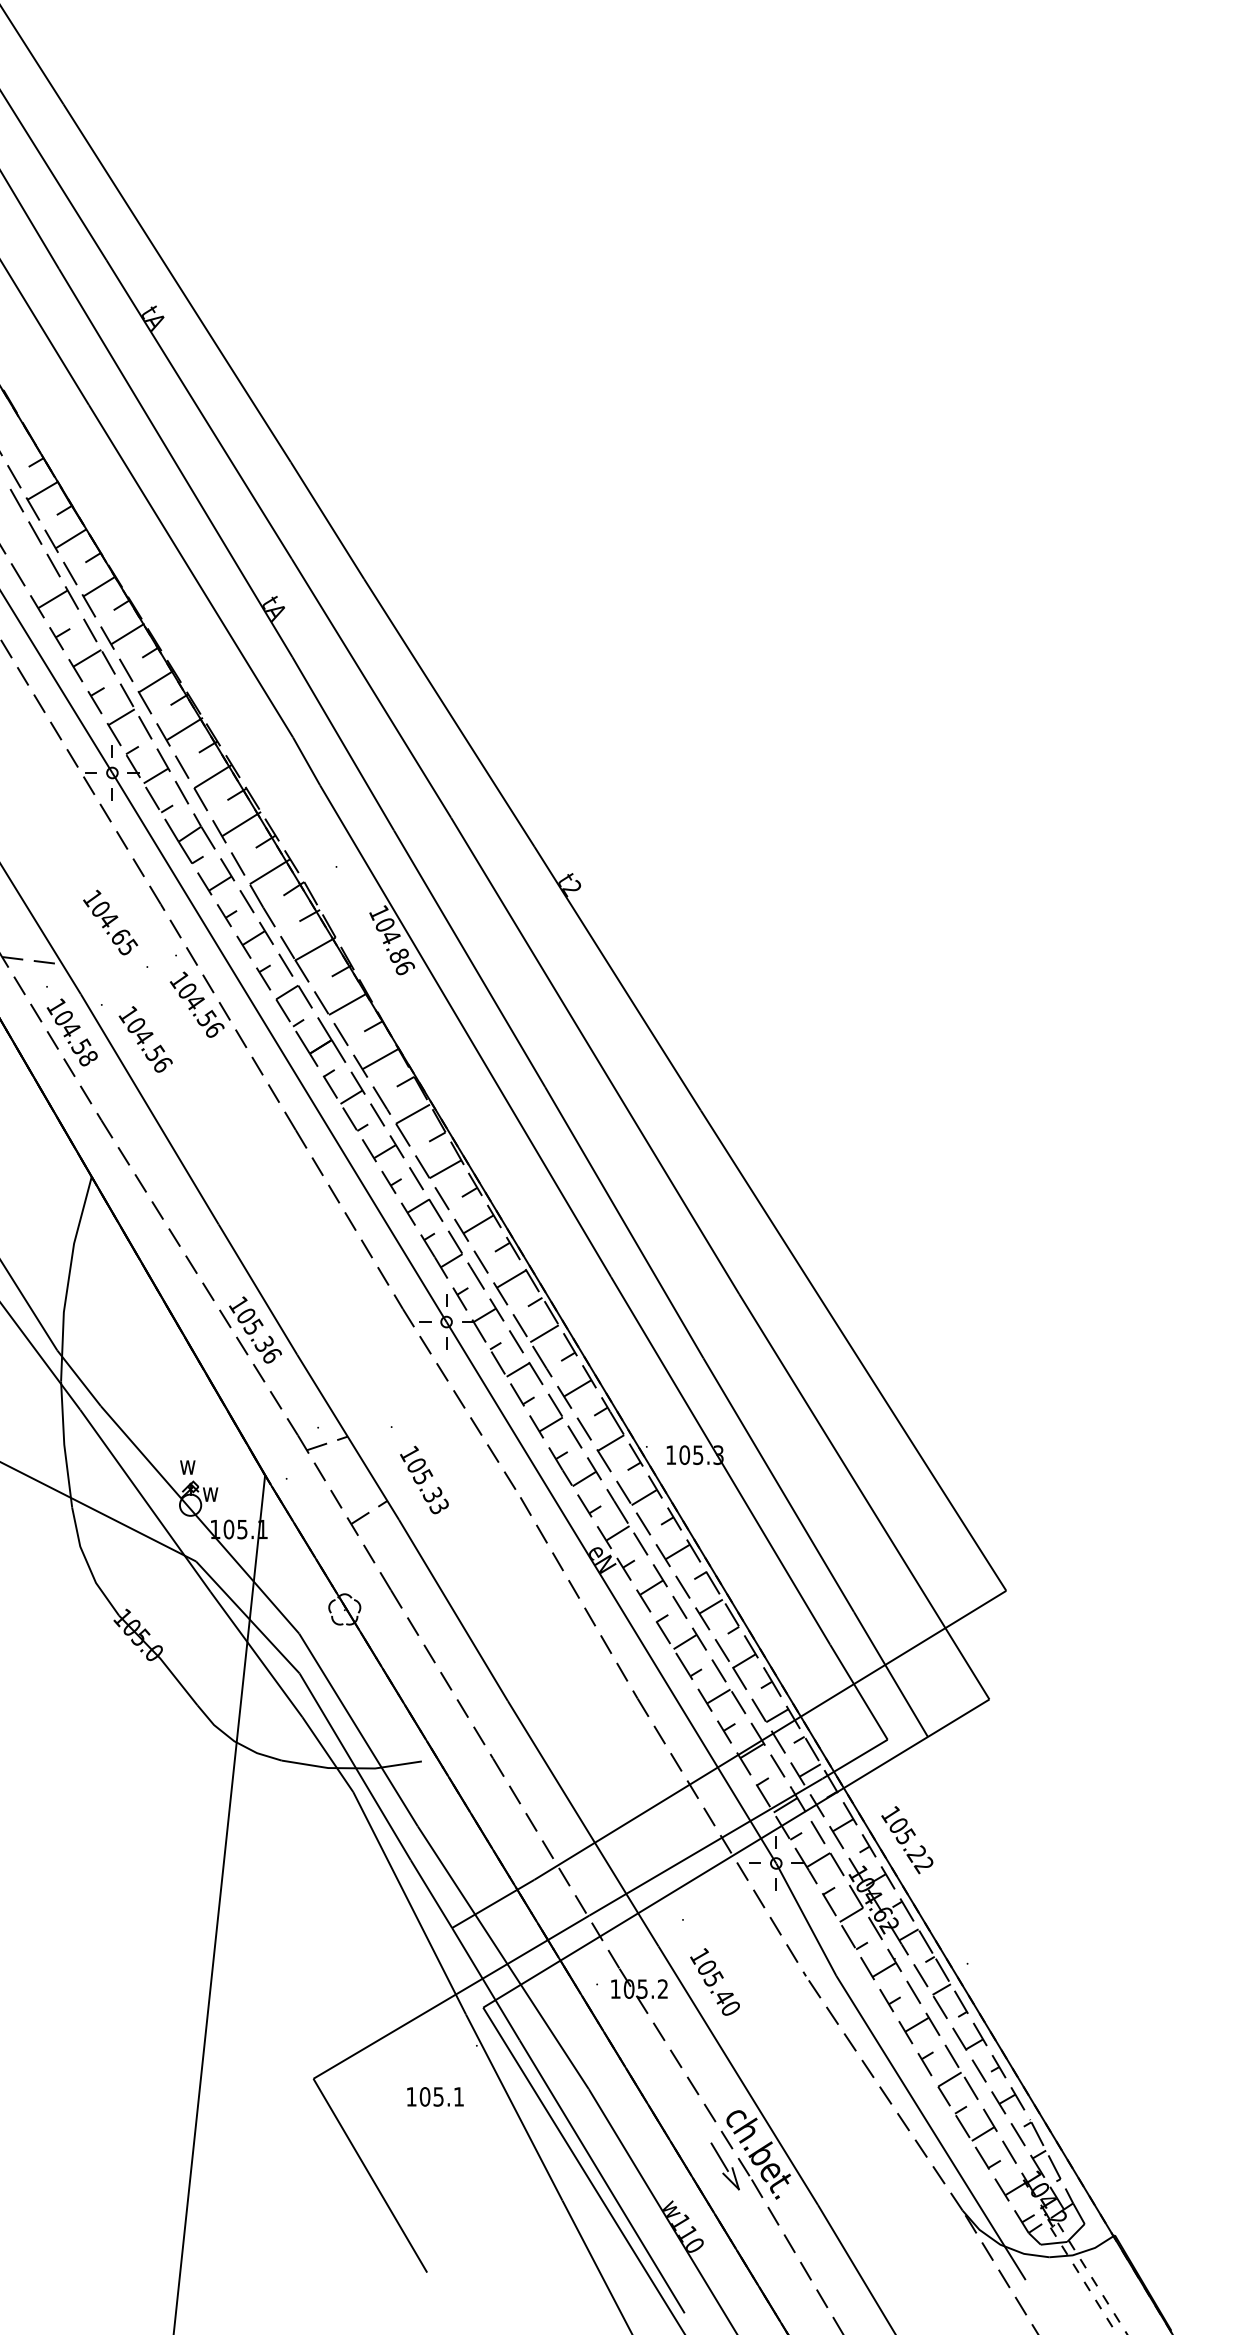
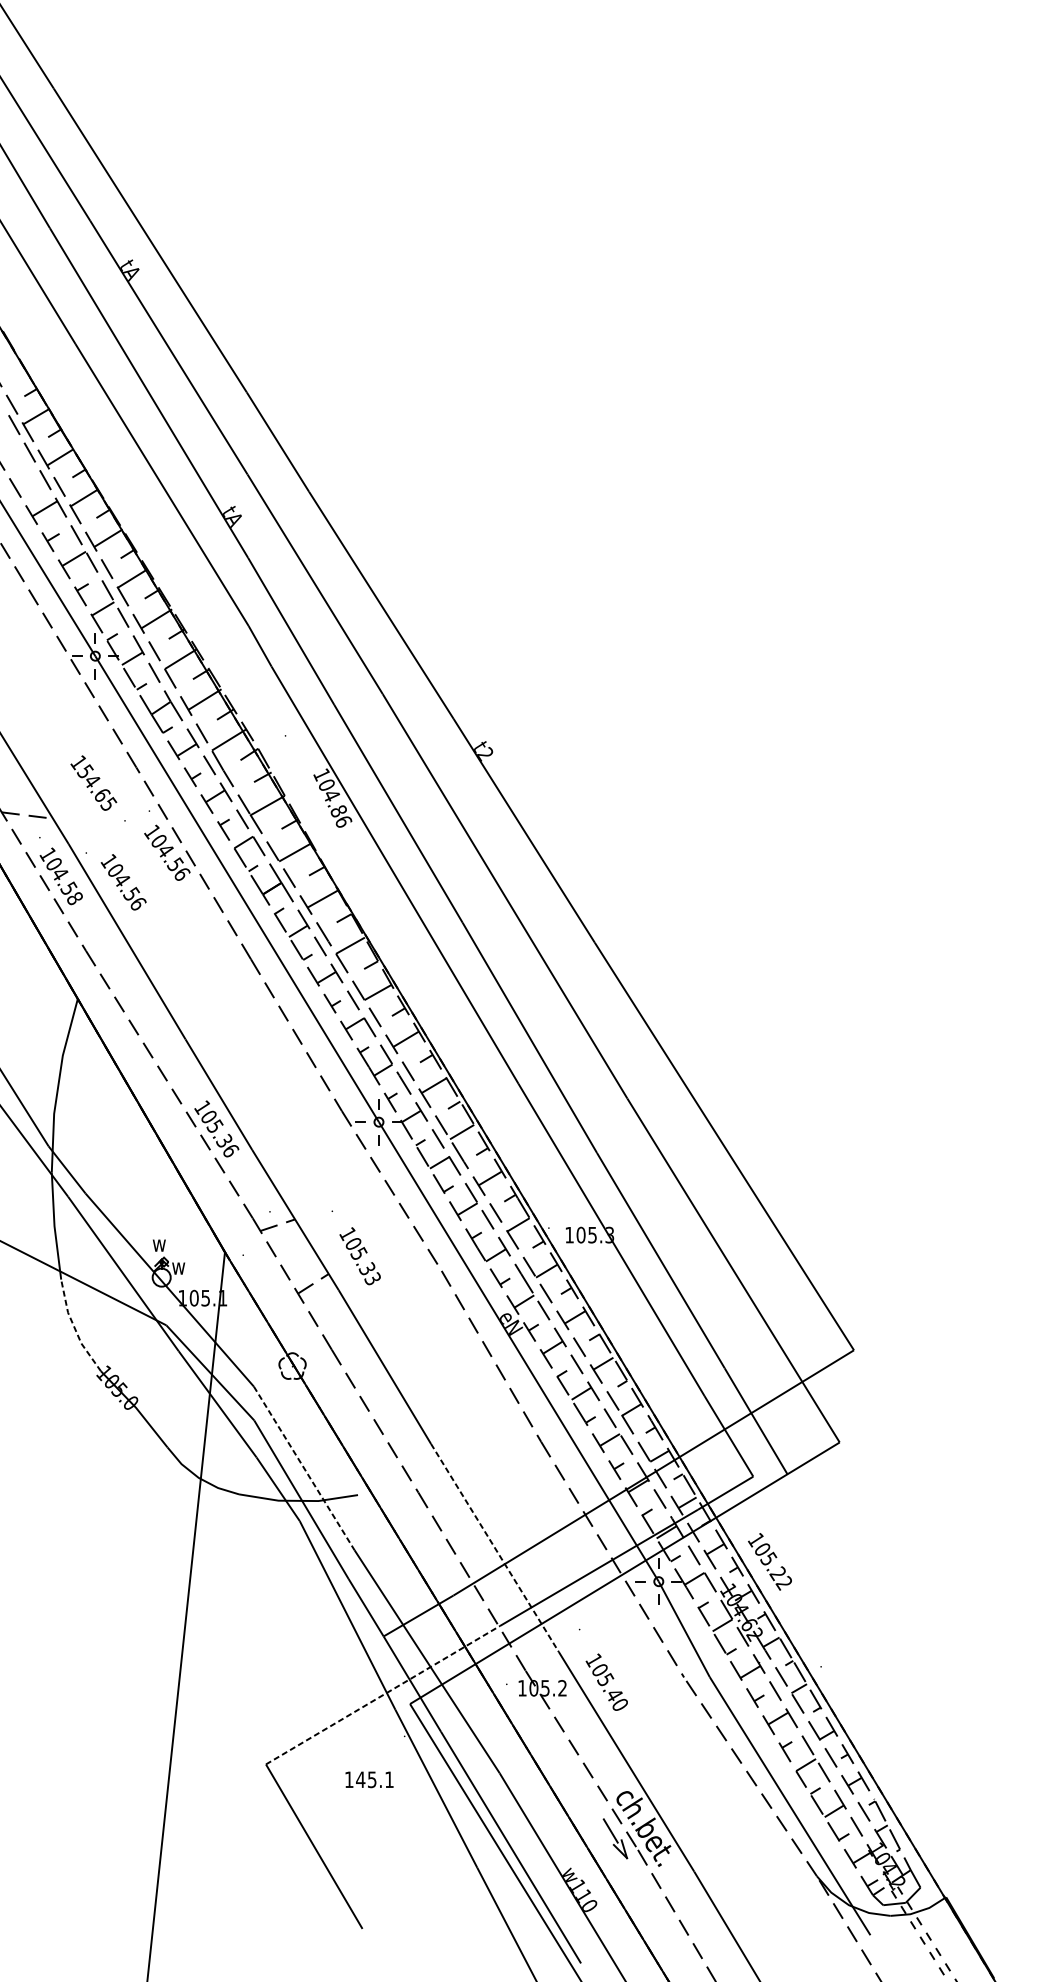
text: (100, 908) -> (85, 771), 104.65 -> 154.65
line: (88, 1564) -> (75, 1327), solid -> dashed
line: (358, 1730) -> (304, 1468), solid -> dashed
line: (583, 1823) -> (495, 1547), solid -> dashed
line: (451, 1996) -> (383, 1694), solid -> dashed
text: (424, 2096) -> (360, 1779), 105.1 -> 145.1

